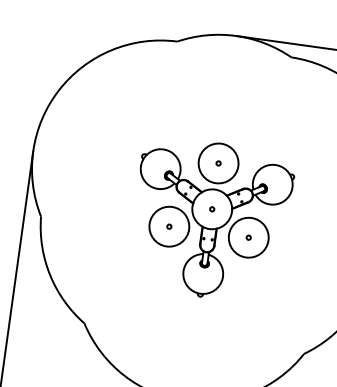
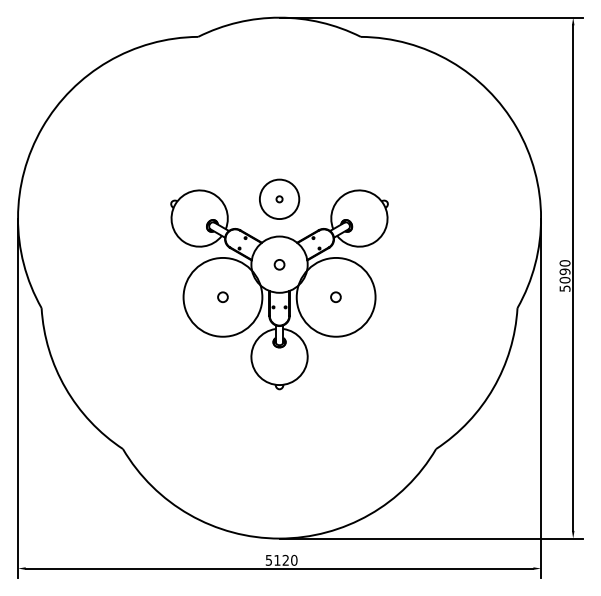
circle: (218, 163) -> (279, 199), size x0.7
circle: (212, 209) -> (279, 264), size x1.6
circle: (169, 226) -> (222, 297), size x1.4
circle: (169, 226) -> (222, 297), size x1.6
circle: (248, 237) -> (336, 297), size x1.4
circle: (248, 237) -> (336, 297), size x1.6

